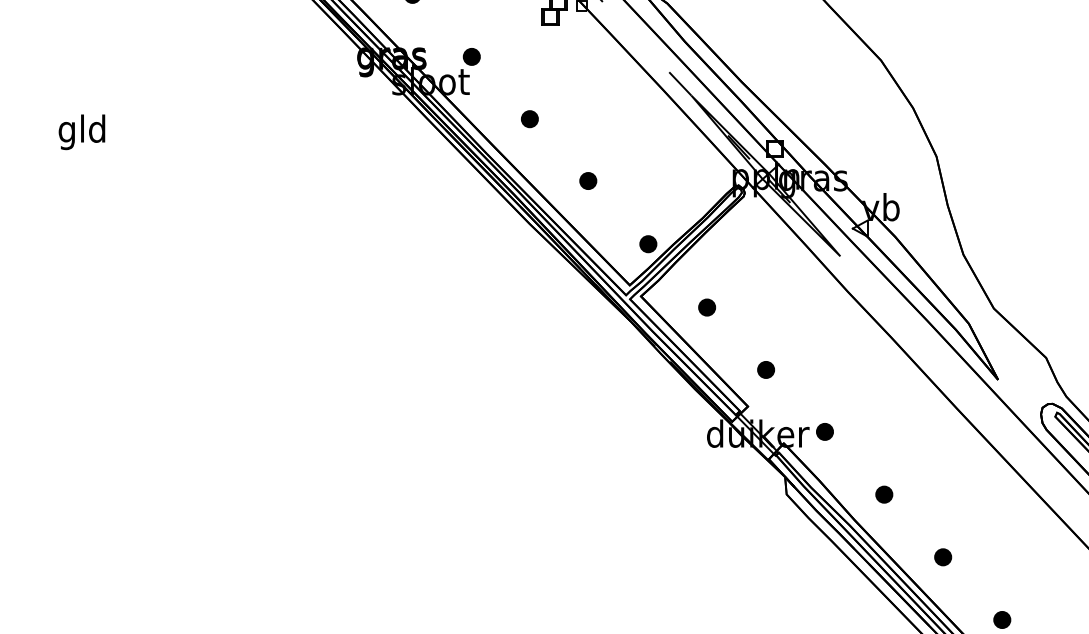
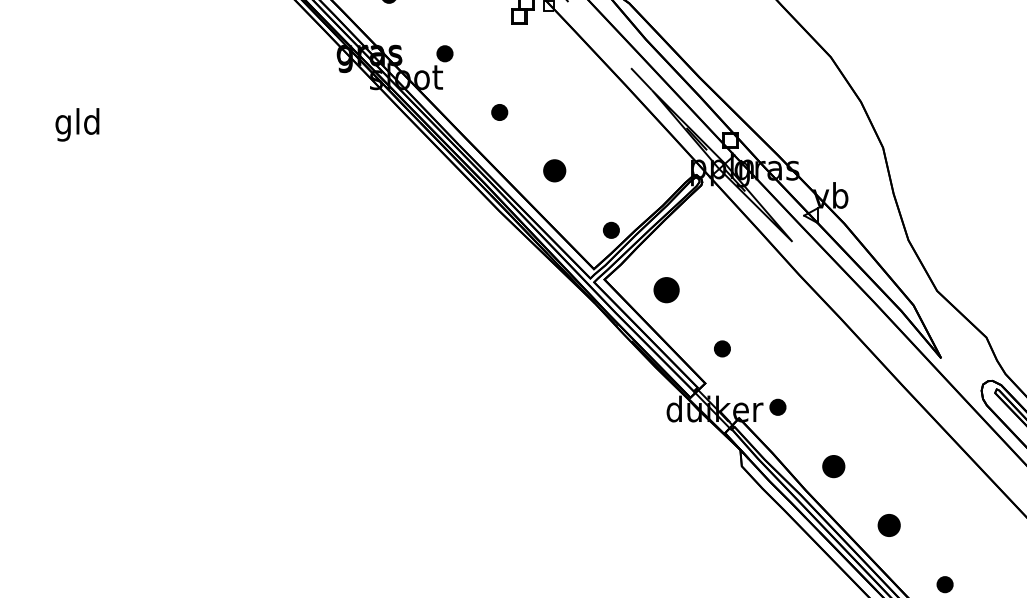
part: (588, 180) -> (554, 170), size x1.4
part: (707, 307) -> (667, 290), size x1.6
part: (884, 494) -> (834, 466), size x1.4
part: (943, 557) -> (889, 525), size x1.4

